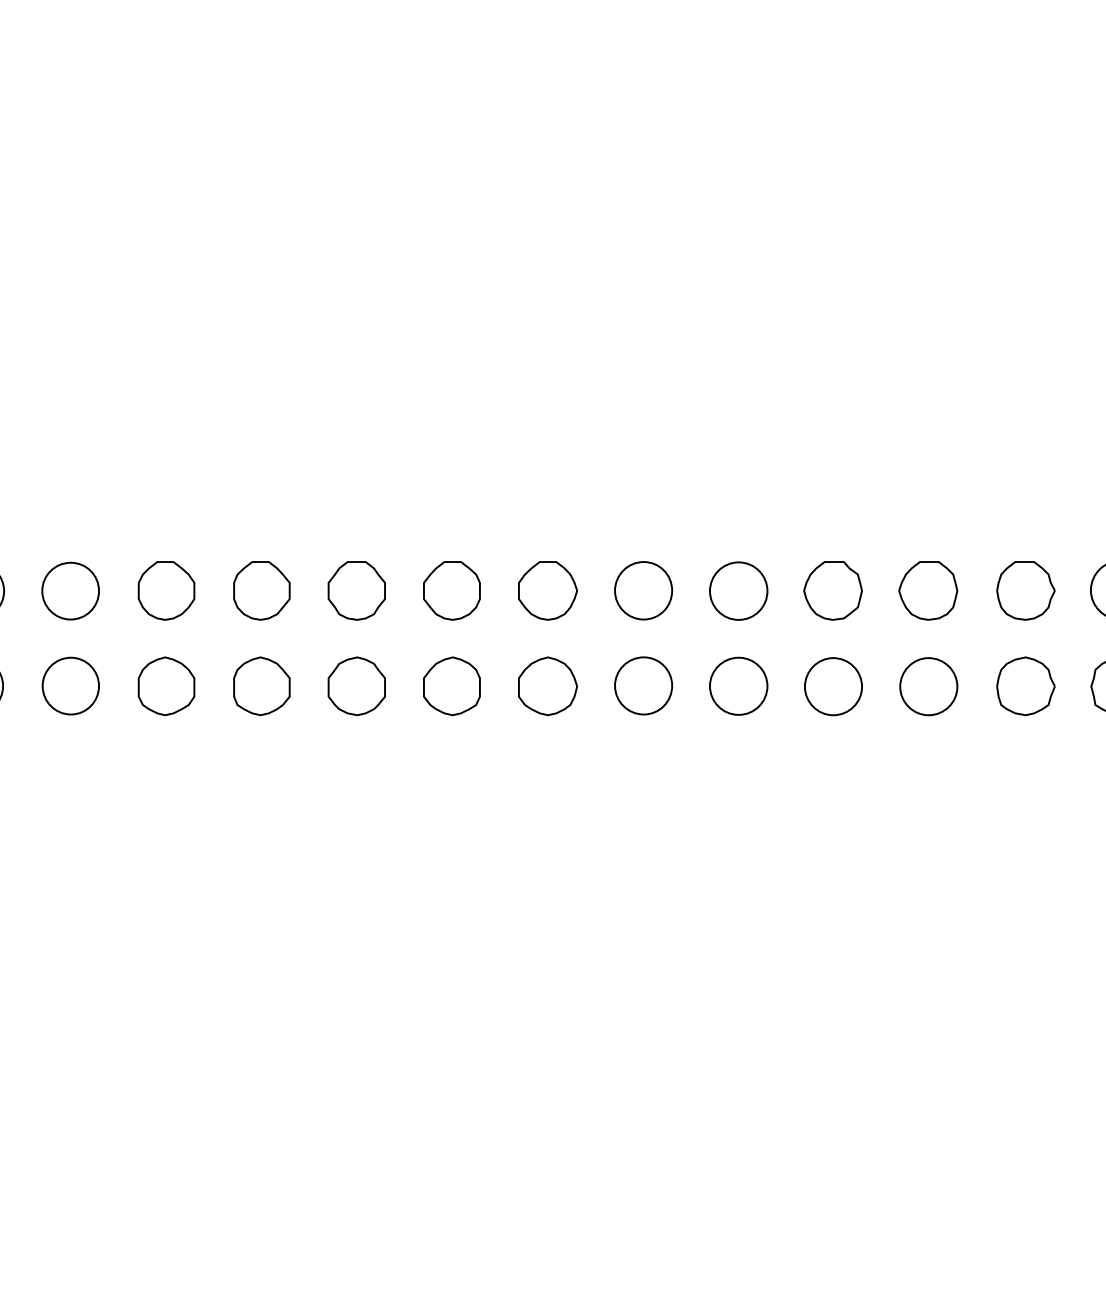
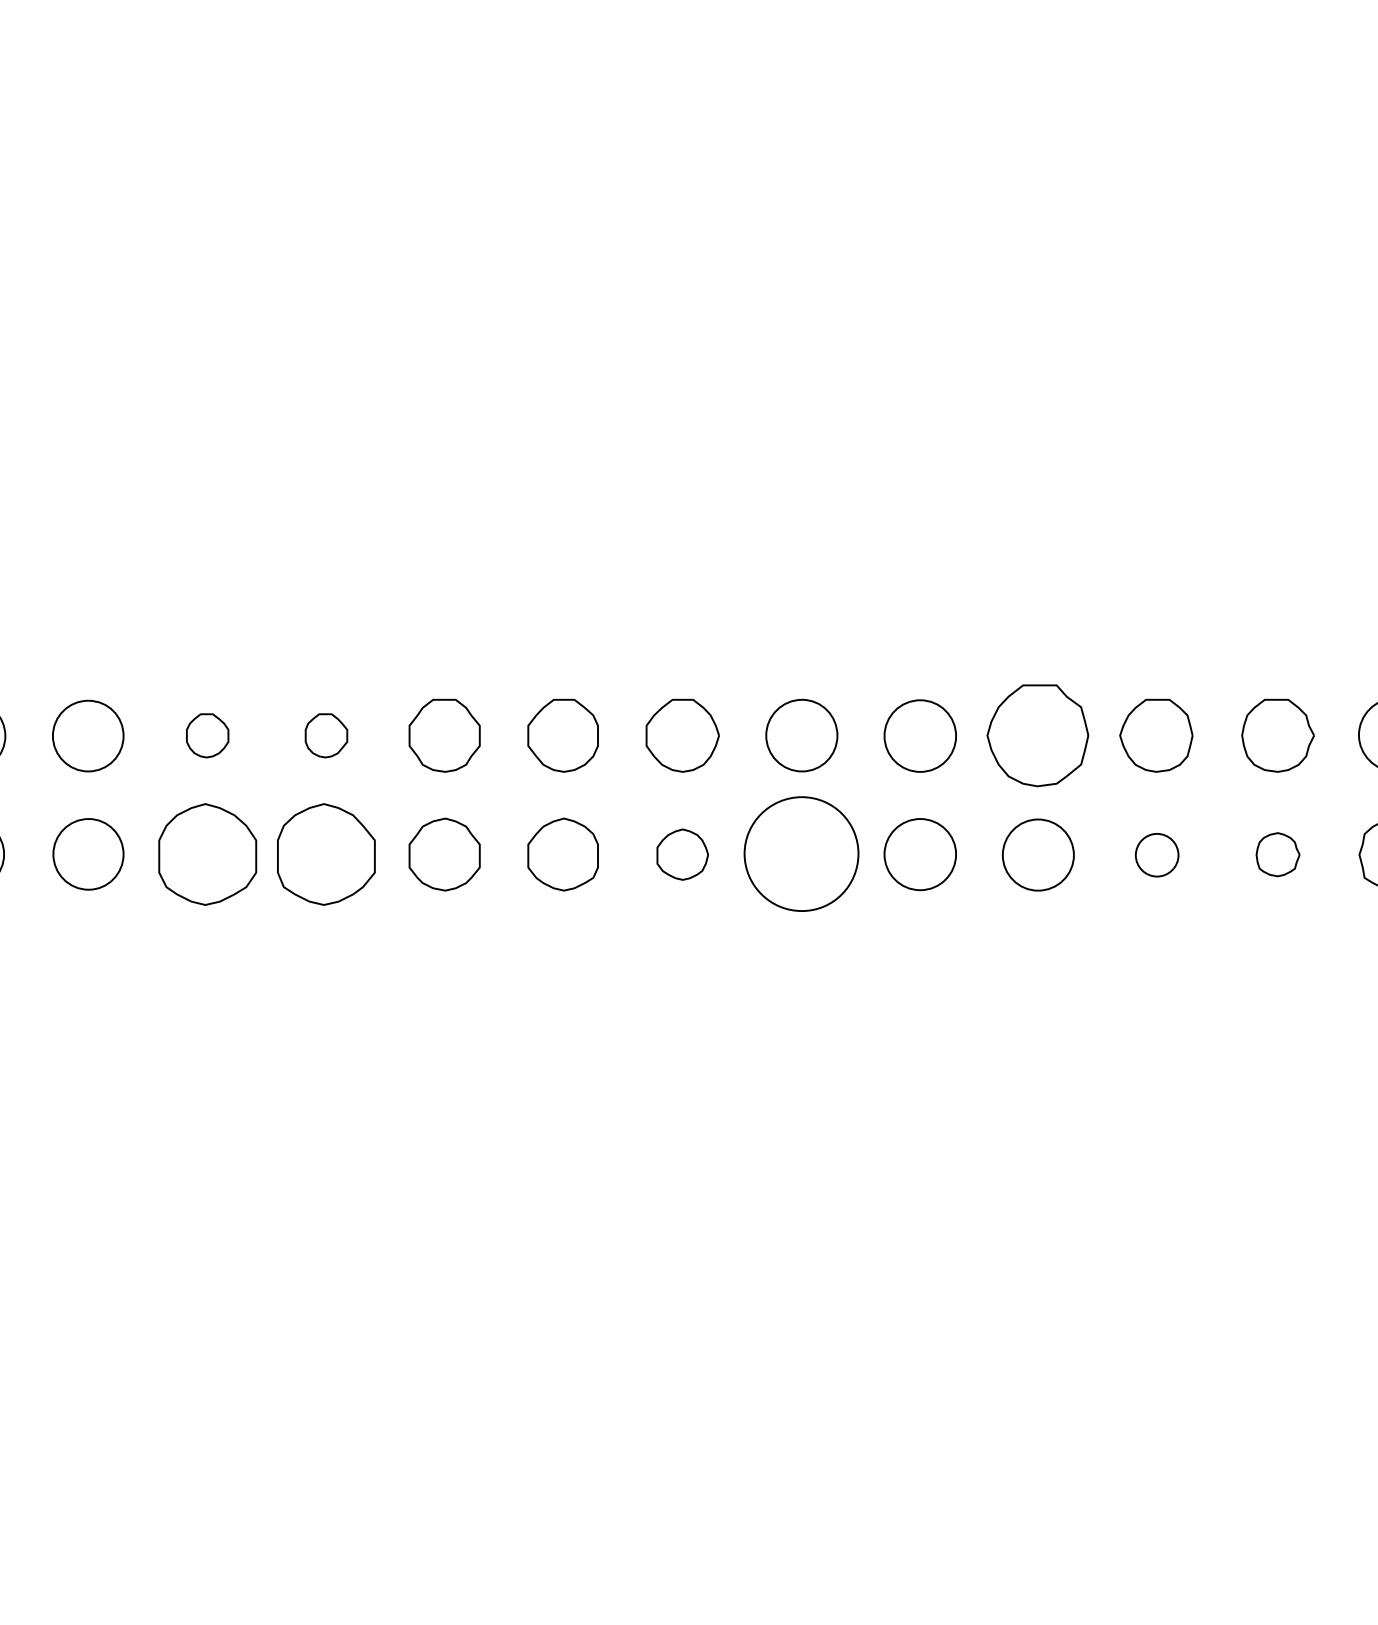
part: (166, 590) -> (207, 735), size x0.6
part: (261, 590) -> (325, 735), size x0.6
part: (832, 590) -> (1037, 735), size x1.4
part: (643, 685) -> (801, 853), size x1.6
part: (166, 686) -> (207, 854), size x1.4
part: (261, 686) -> (325, 854), size x1.4
part: (547, 686) -> (682, 854), size x0.7
part: (928, 686) -> (1156, 854), size x0.6
part: (1025, 686) -> (1277, 854), size x0.6

